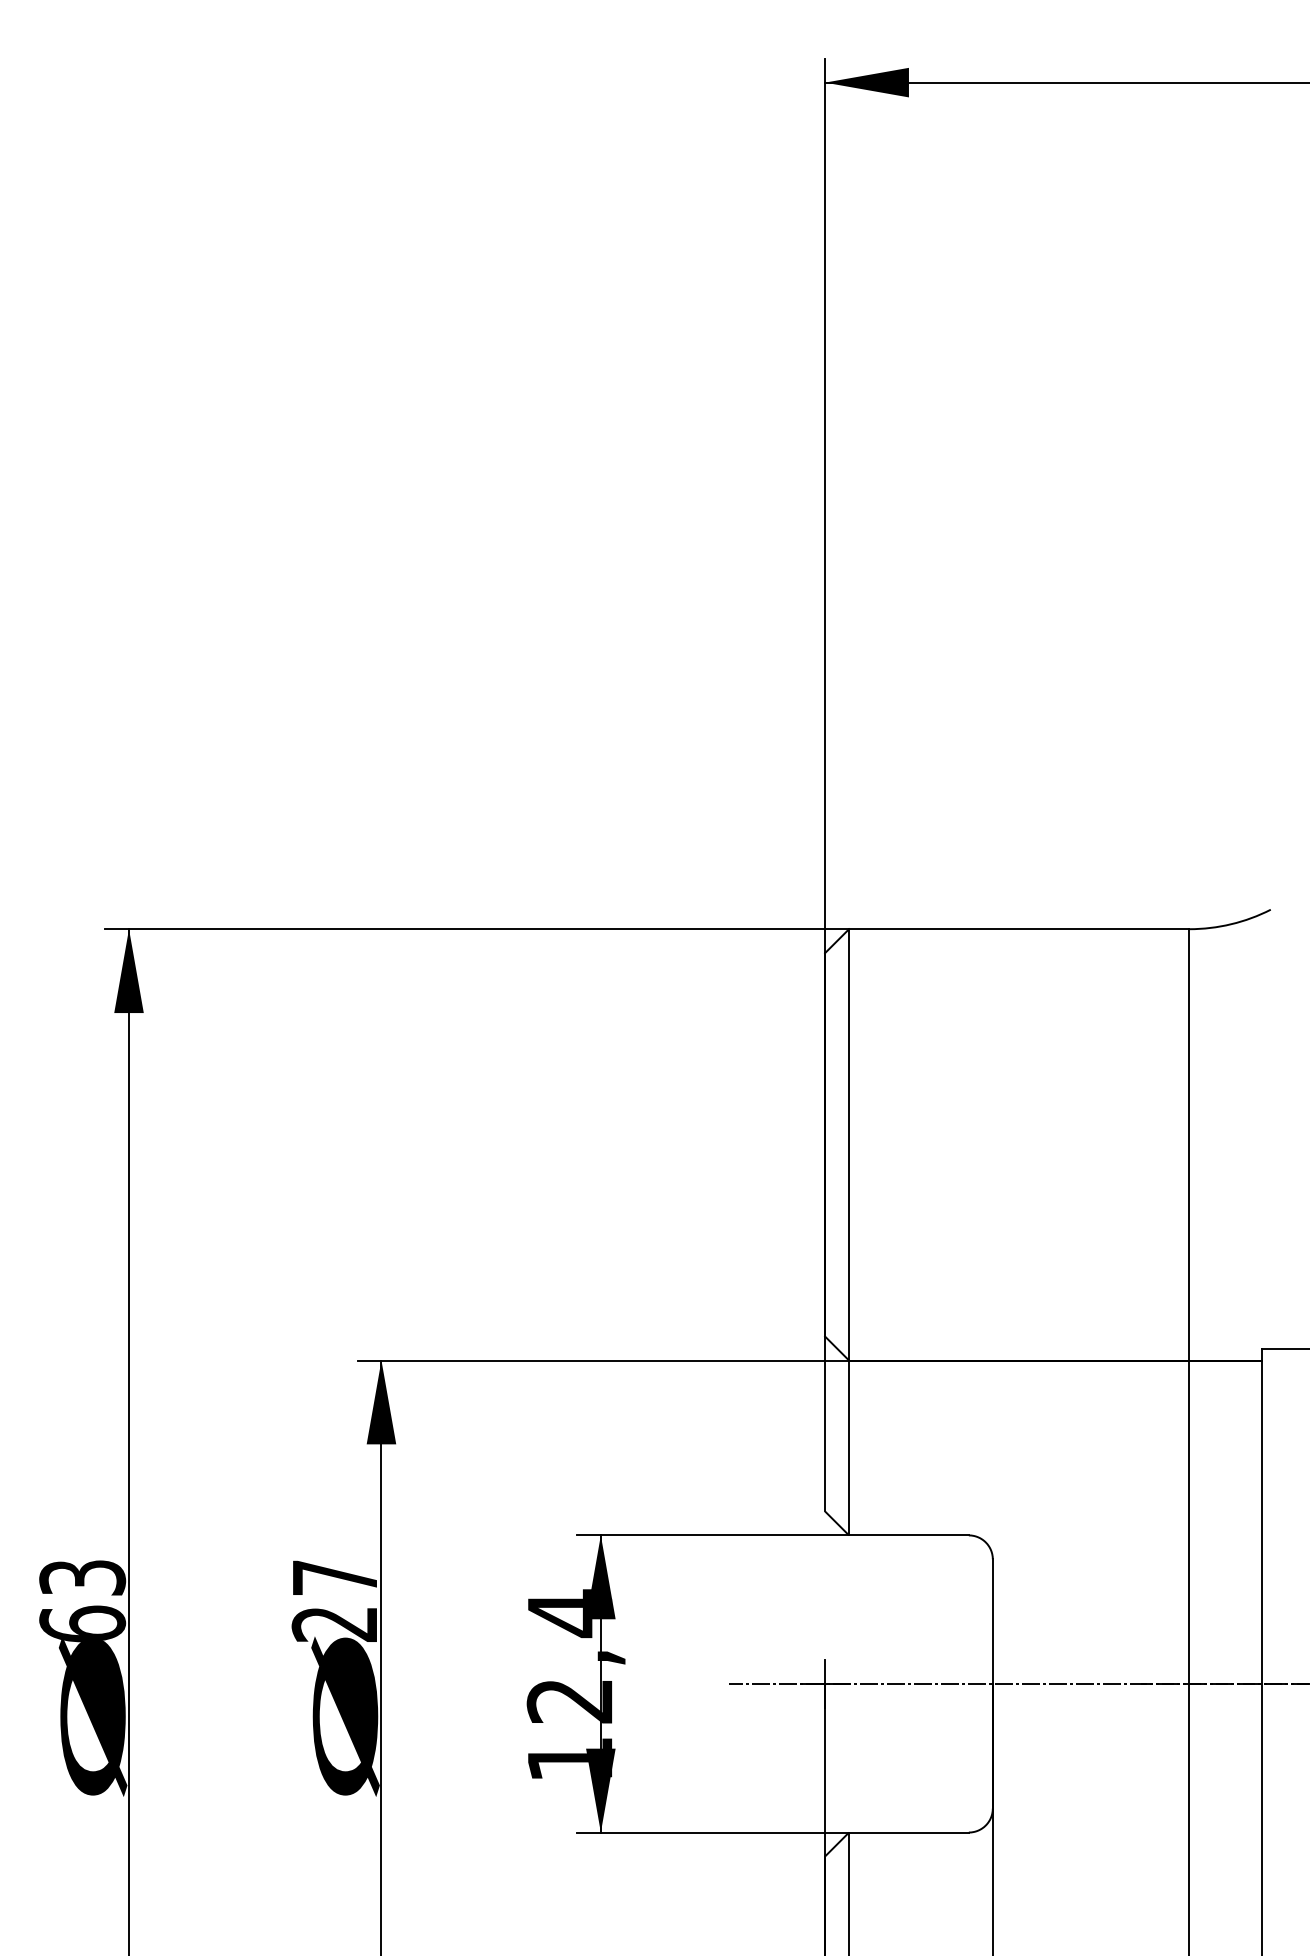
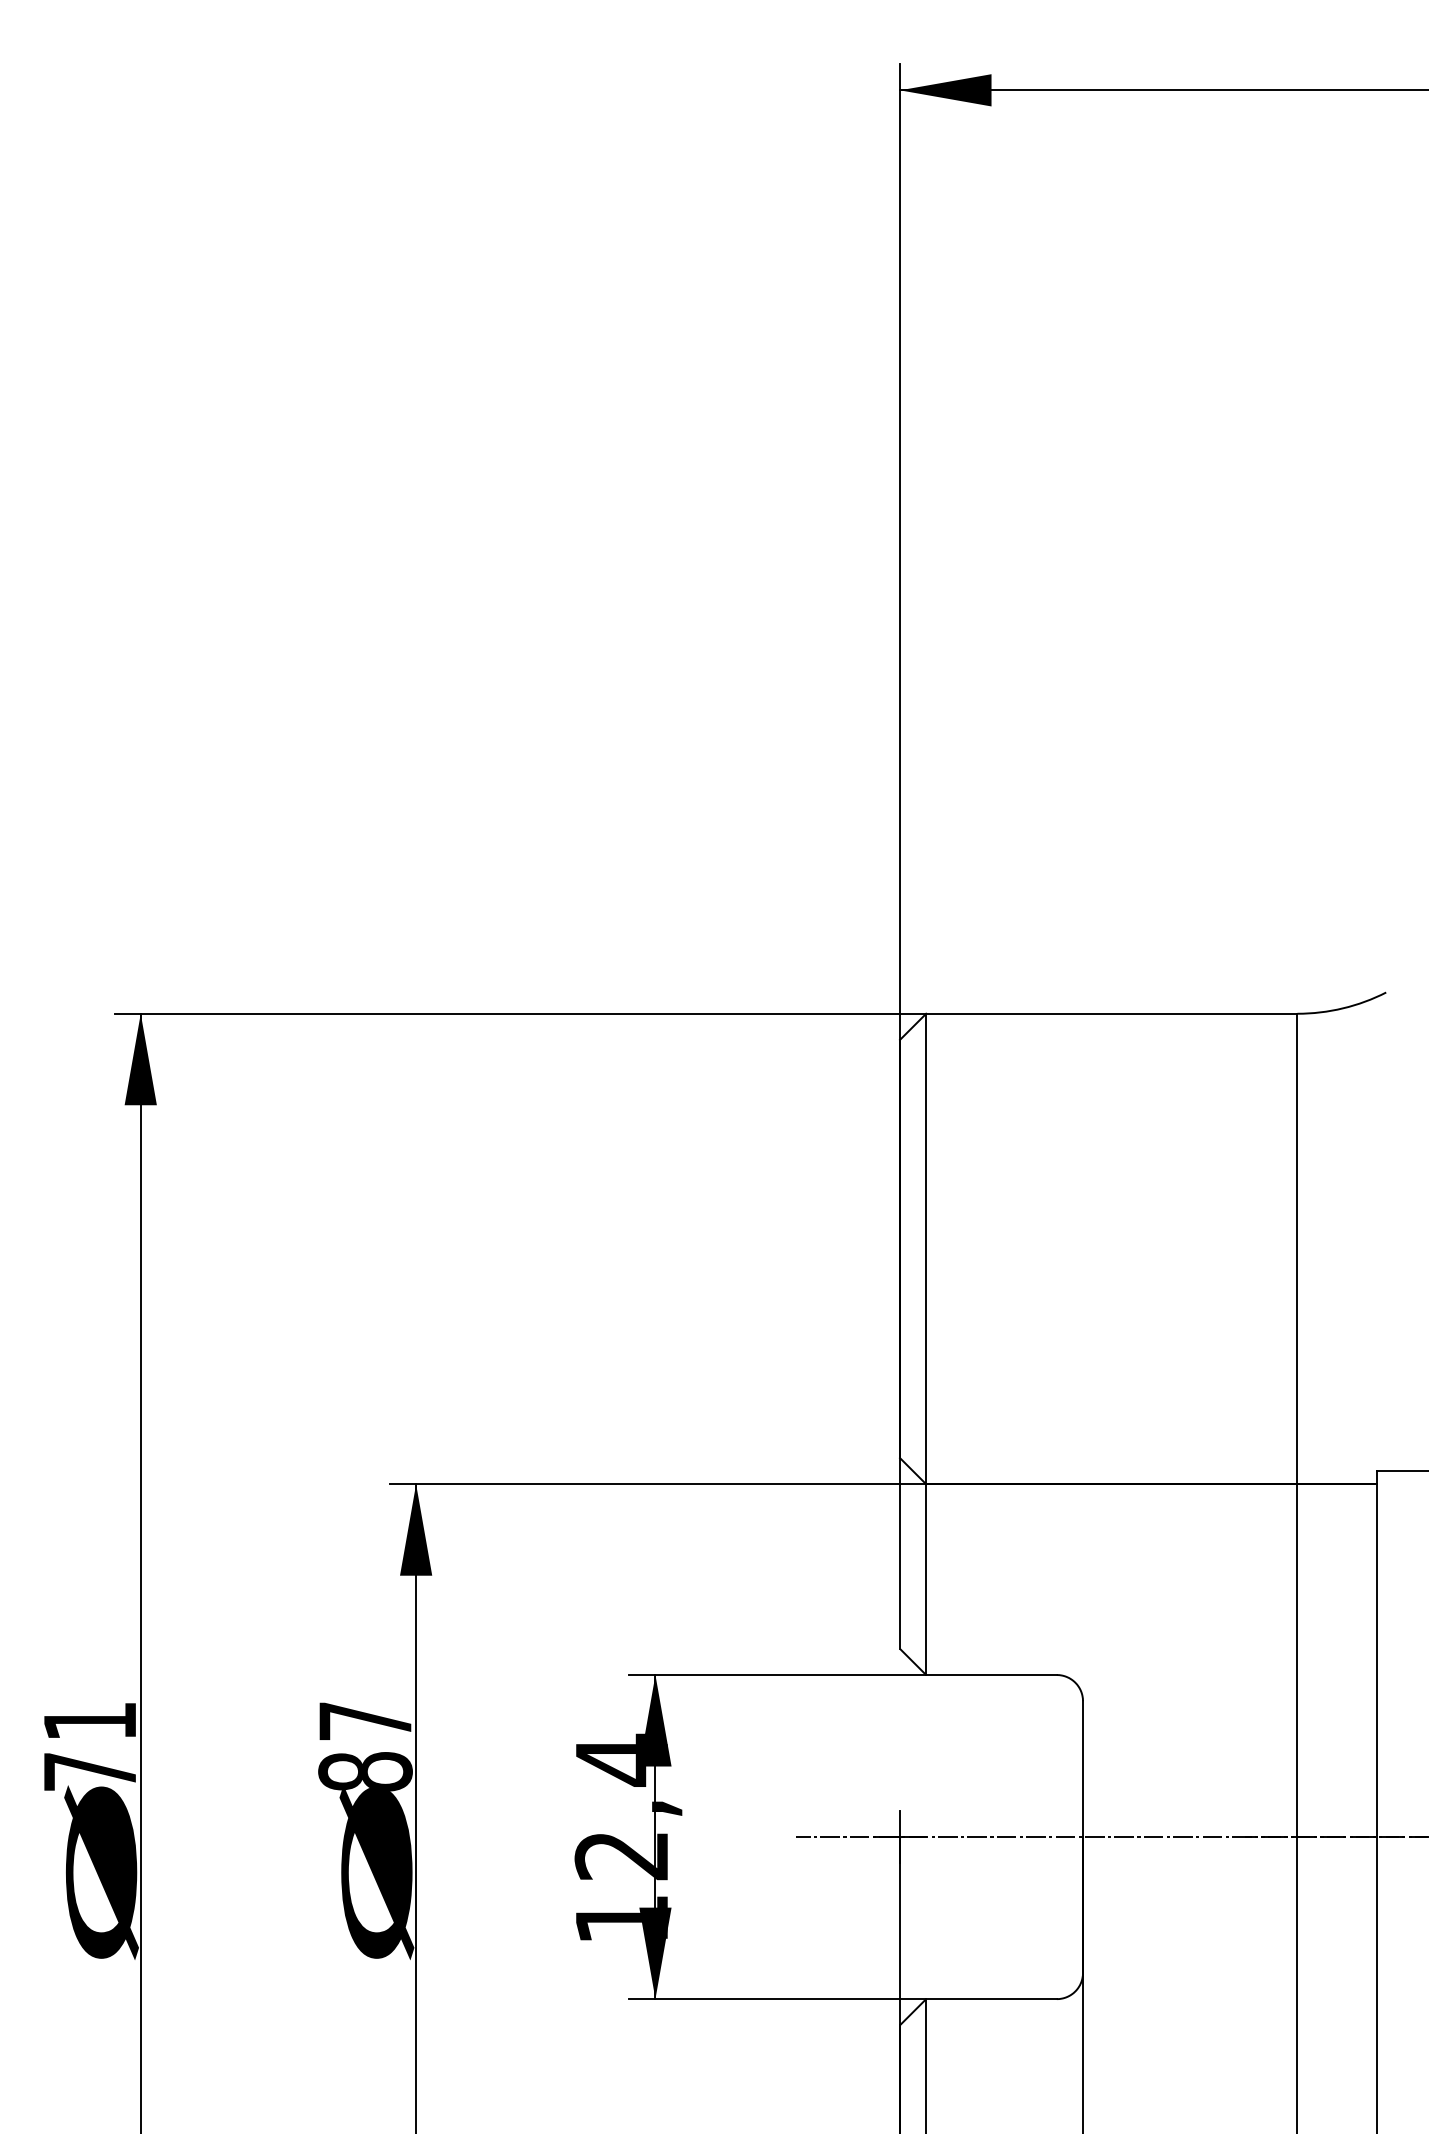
text: (82, 1601) -> (90, 1747), 63 -> 71
text: (334, 1624) -> (364, 1772), 27 -> 87

